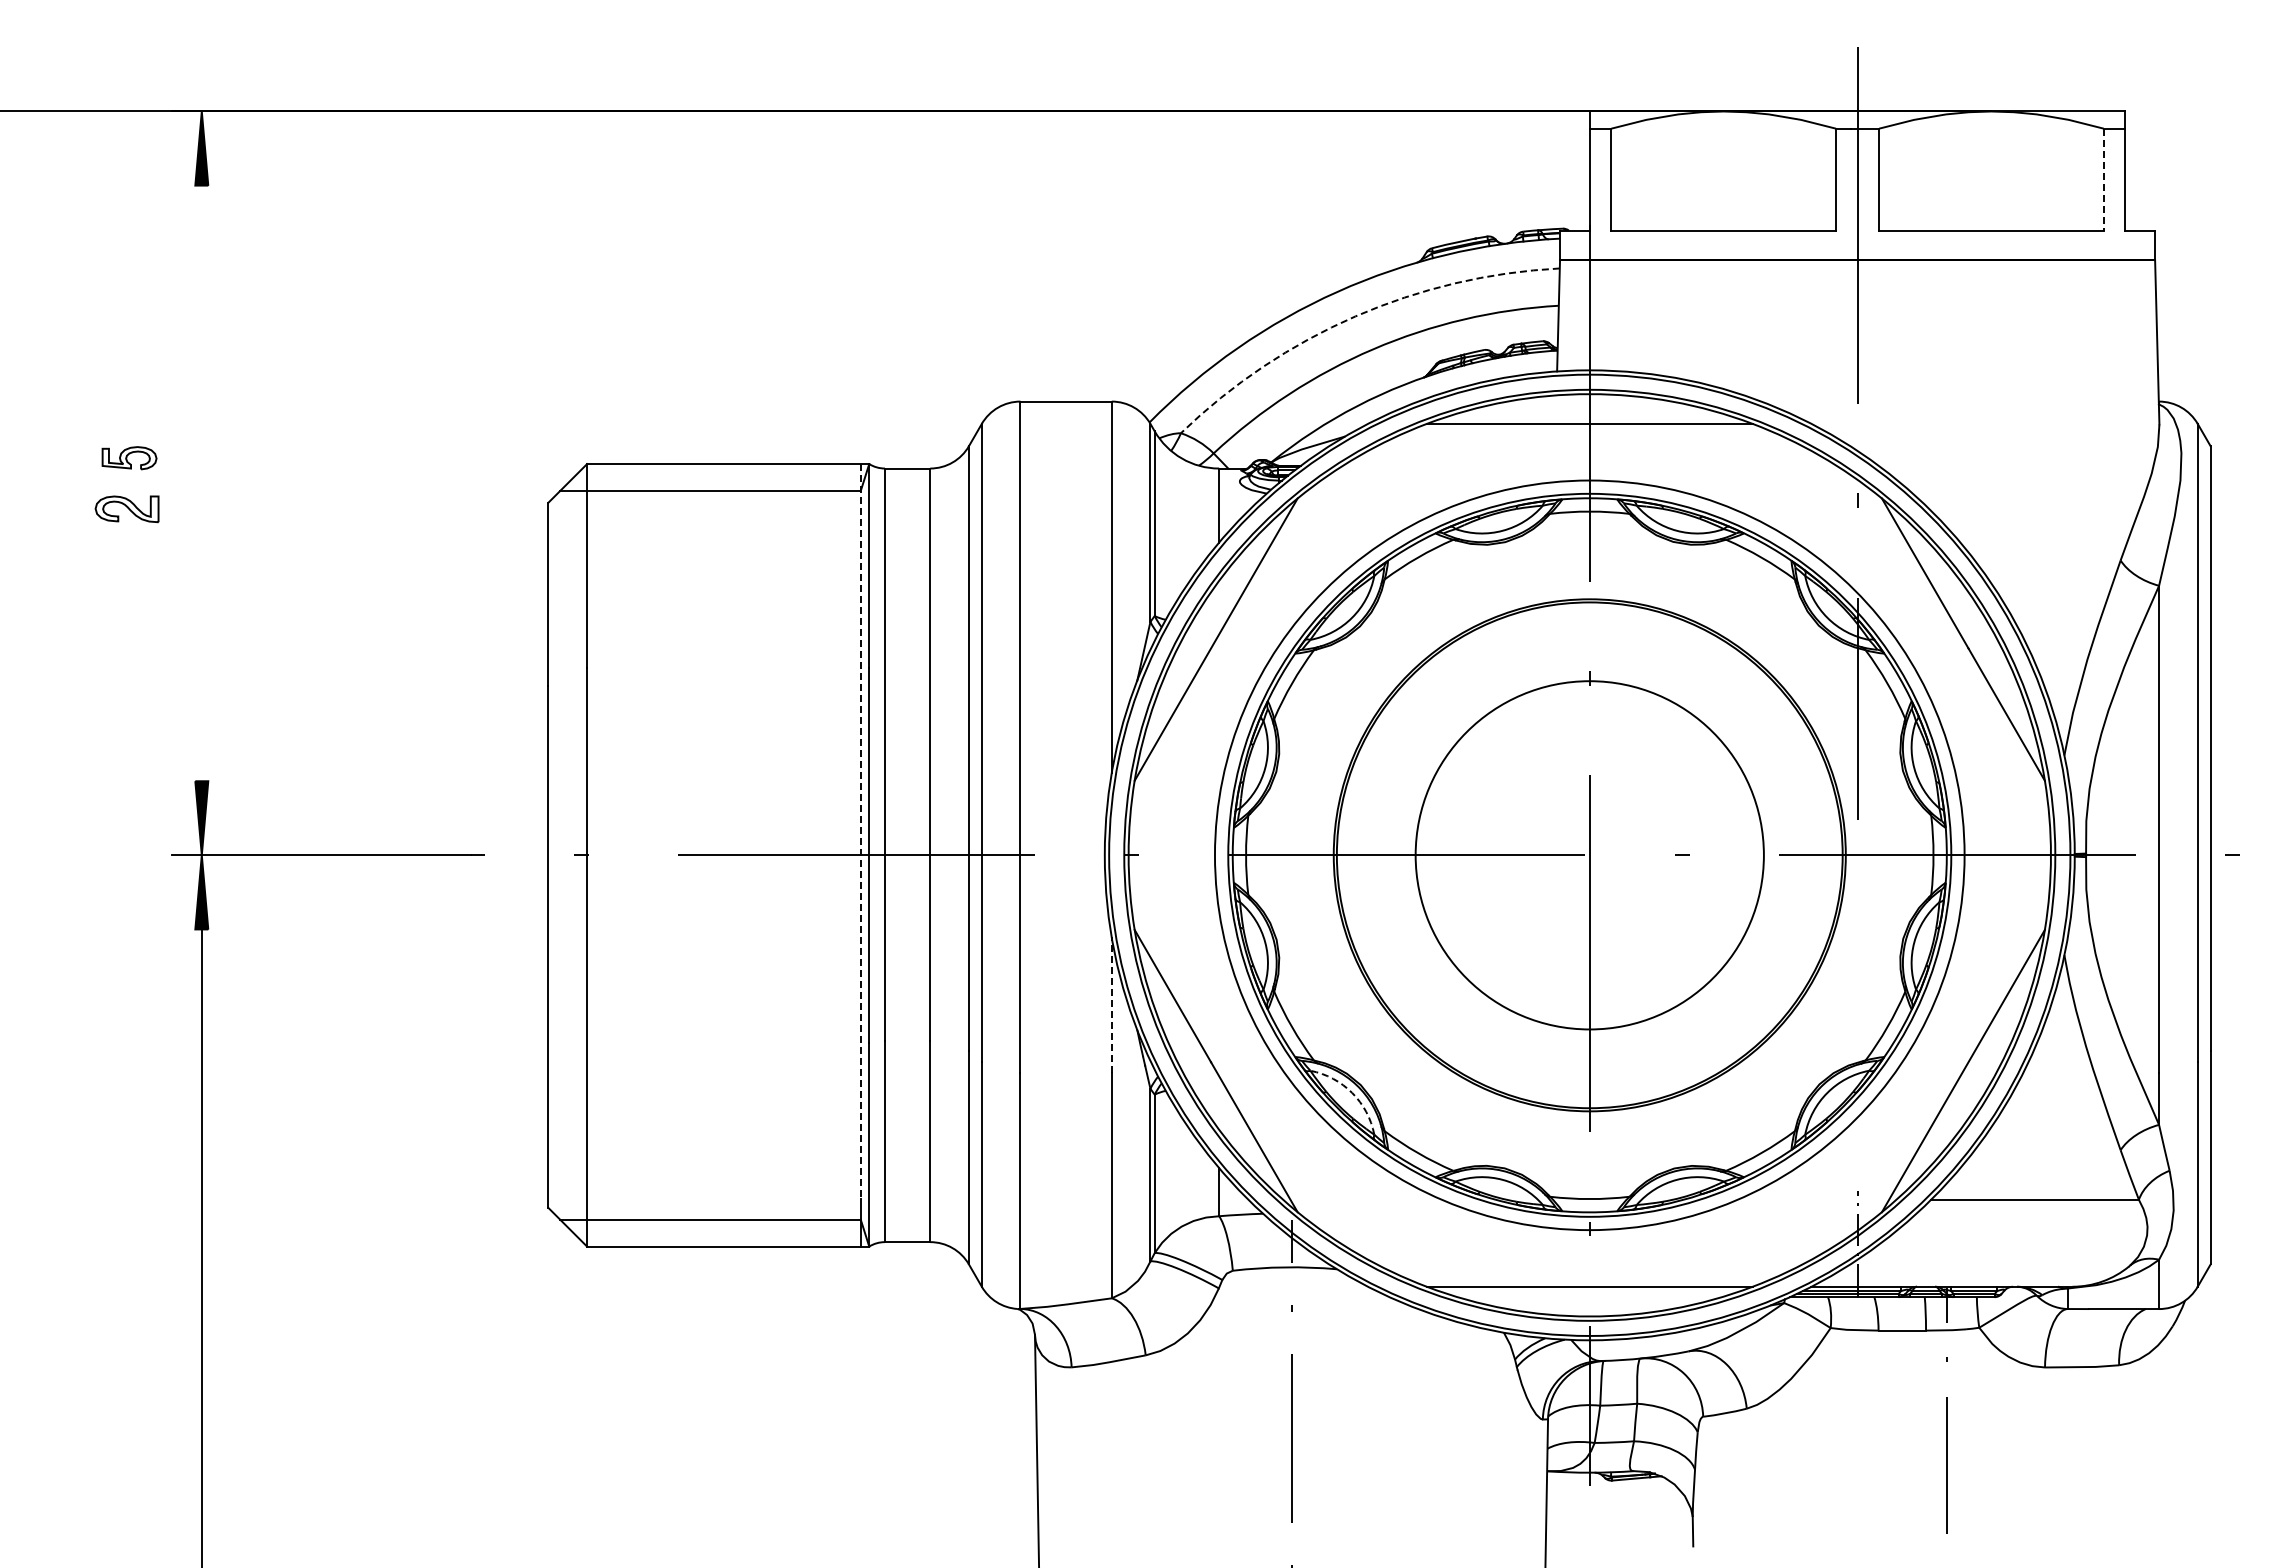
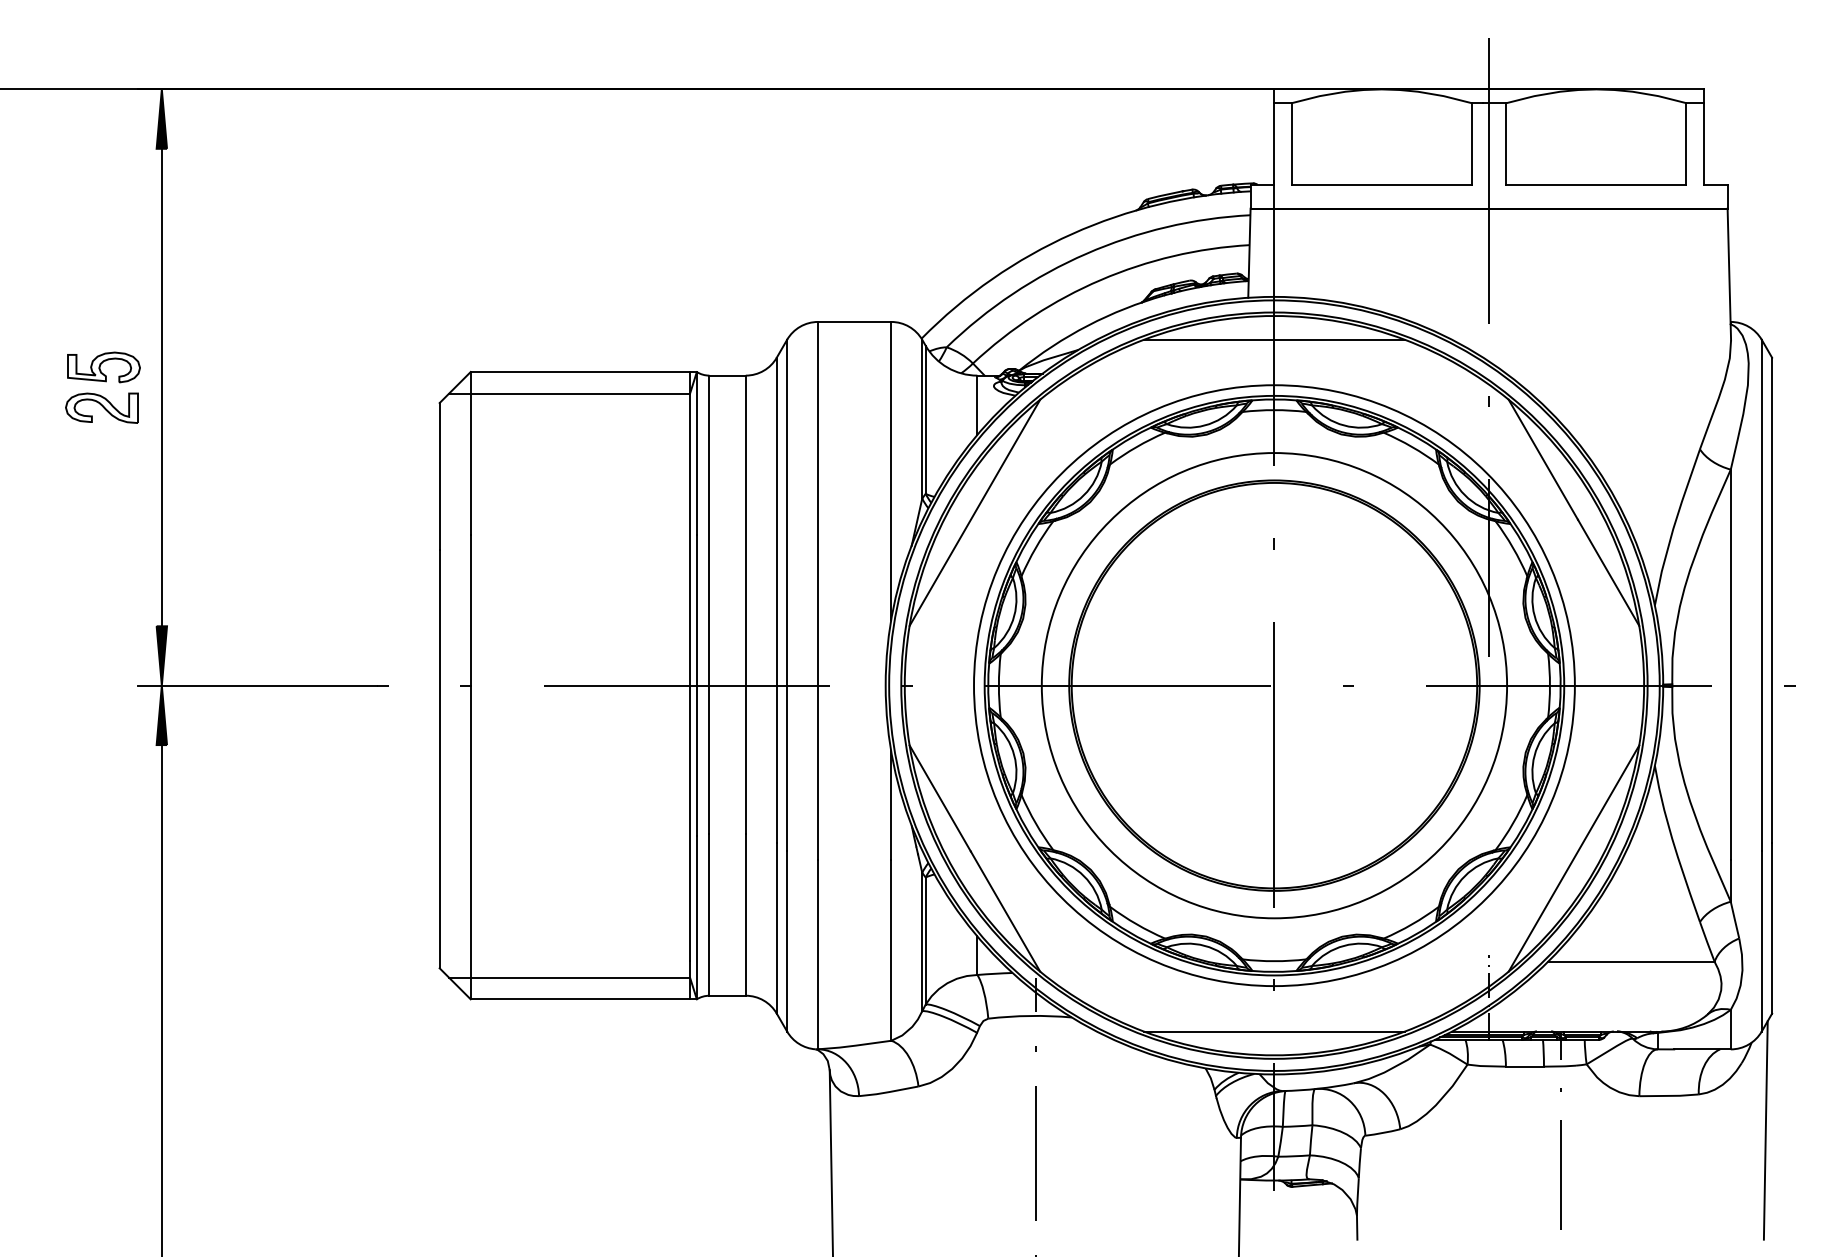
line: (2103, 179) -> (1686, 143), dashed -> solid
arc: (1355, 316) -> (1086, 253), dashed -> solid
part: (129, 457) -> (103, 366), size x1.67
line: (201, 483) -> (161, 387), added
part: (126, 509) -> (101, 408), size x1.43
line: (860, 831) -> (689, 666), dashed -> solid
circle: (1589, 855) -> (1274, 685), size x1.67
line: (1111, 1005) -> (891, 806), dashed -> solid
arc: (1352, 1092) -> (1084, 875), dashed -> solid
line: (2202, 1409) -> (1765, 1129), added

